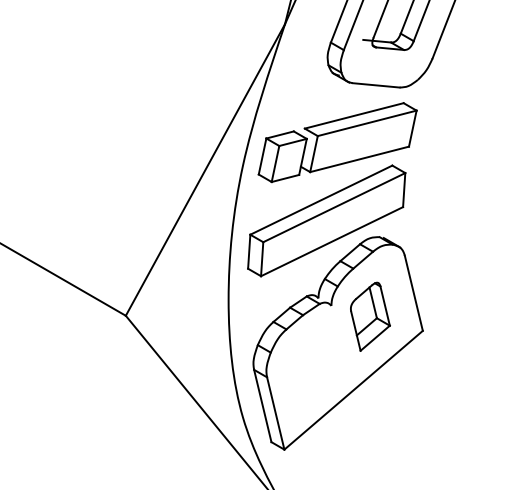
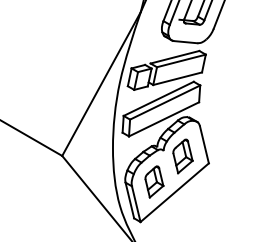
part: (312, 367) -> (154, 181), added

